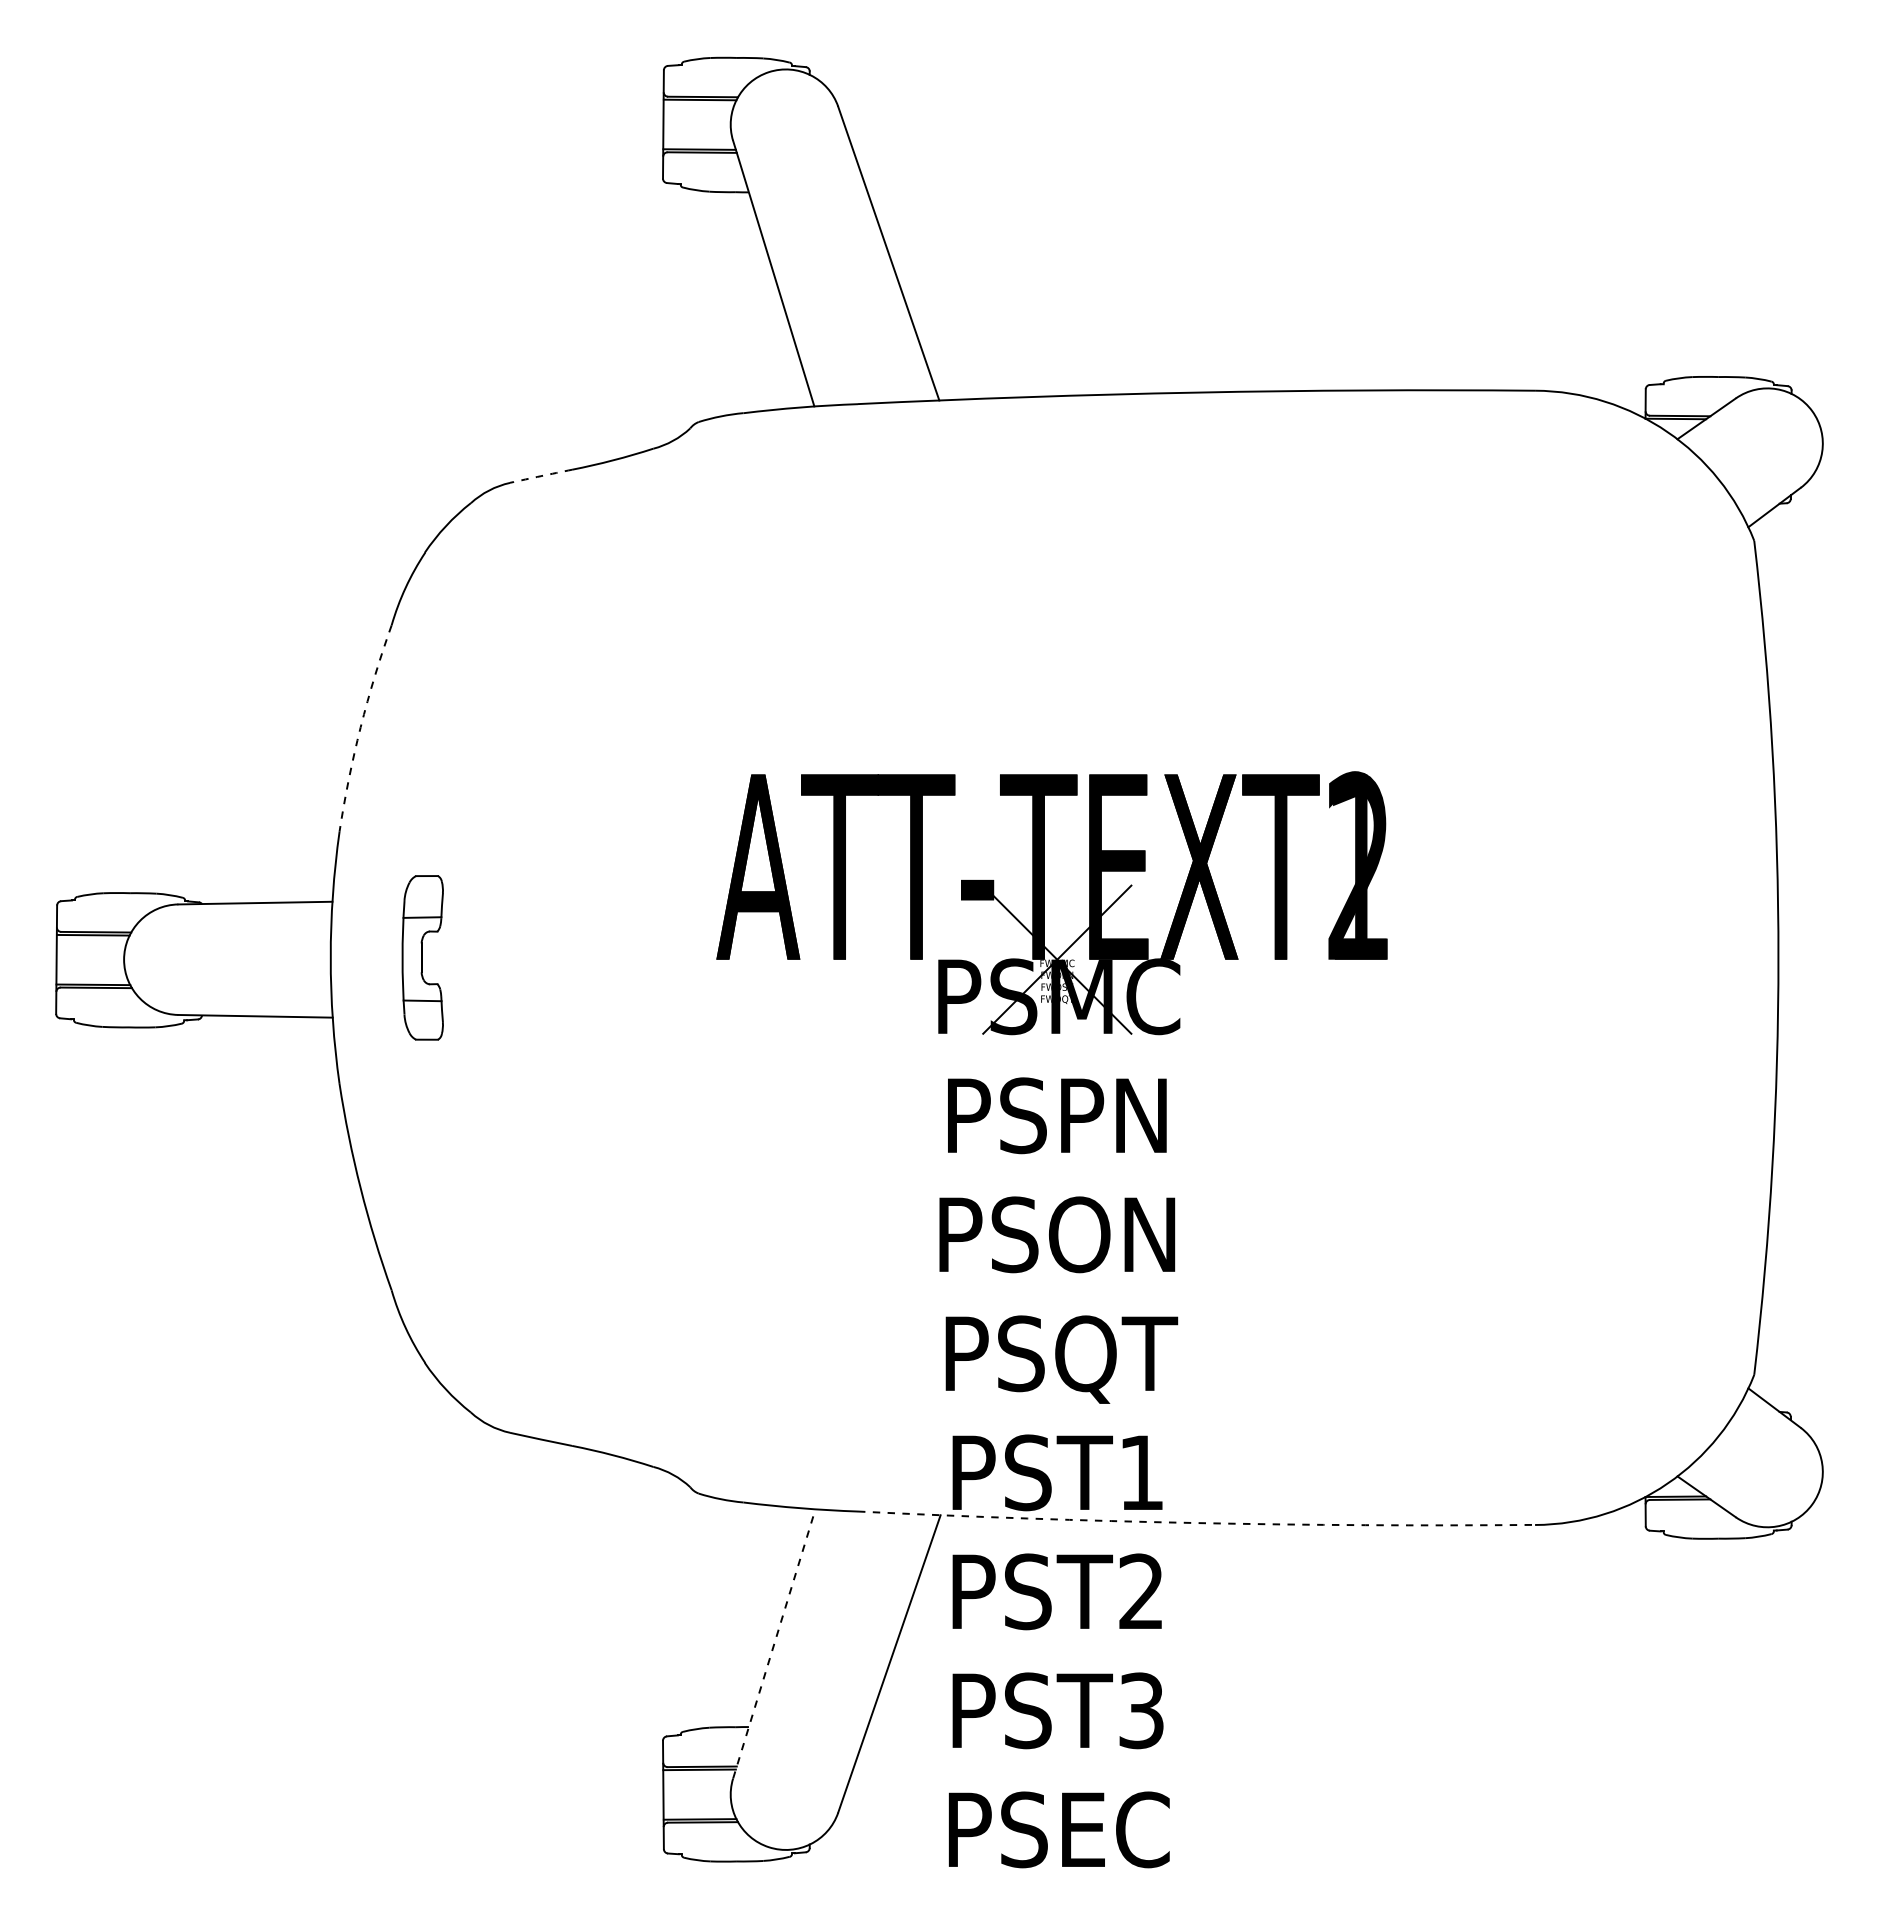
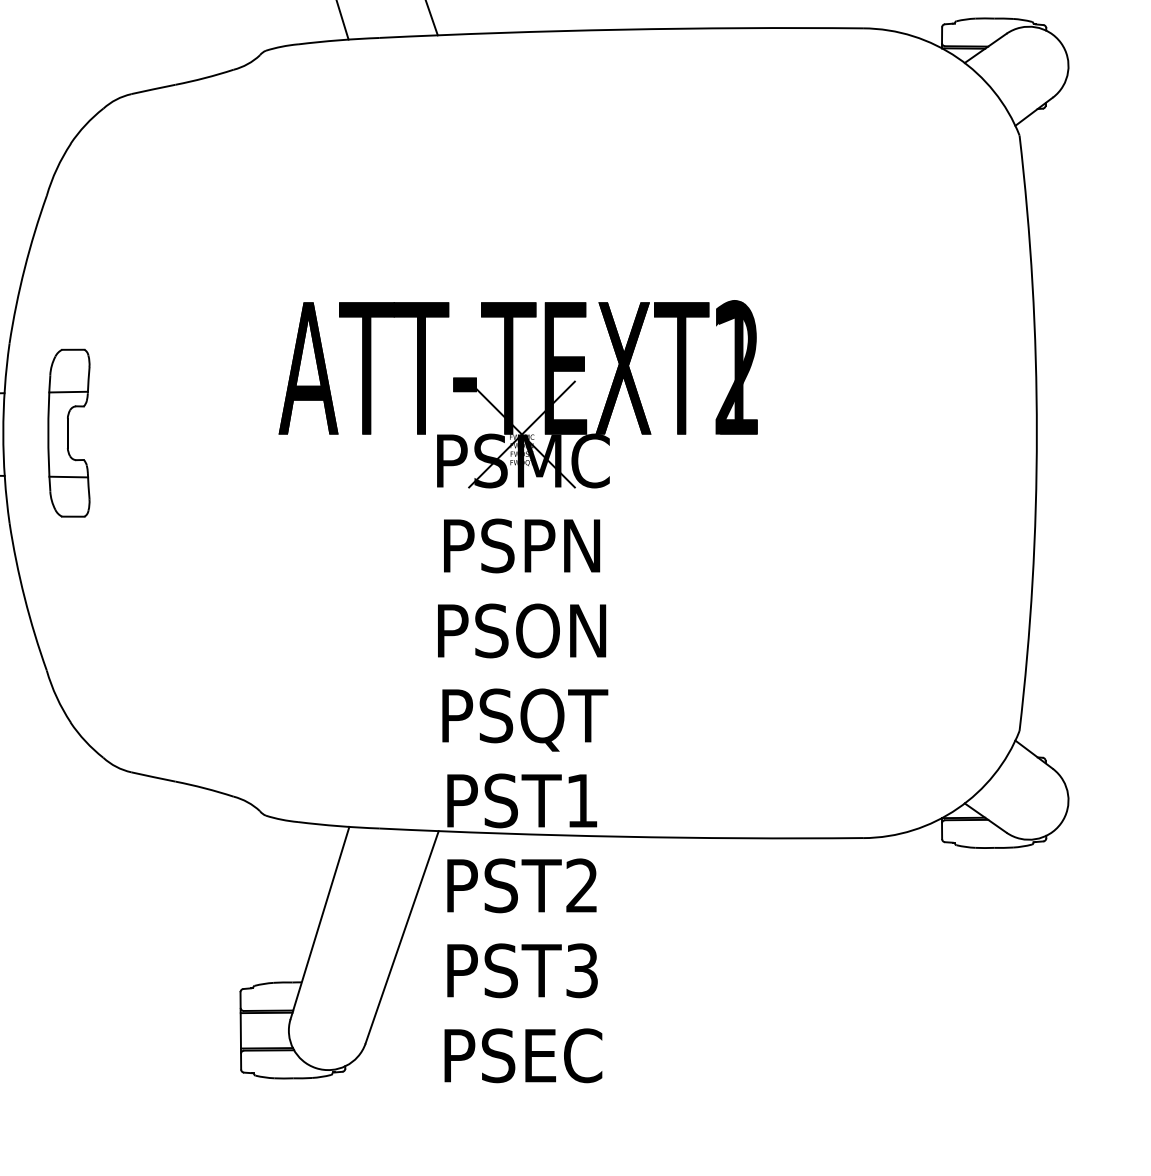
arc: (541, 476) -> (153, 89), dashed -> solid
arc: (360, 727) -> (24, 268), dashed -> solid
part: (422, 957) -> (68, 432), size x1.43
arc: (1196, 1523) -> (621, 837), dashed -> solid
line: (774, 1643) -> (320, 922), dashed -> solid

